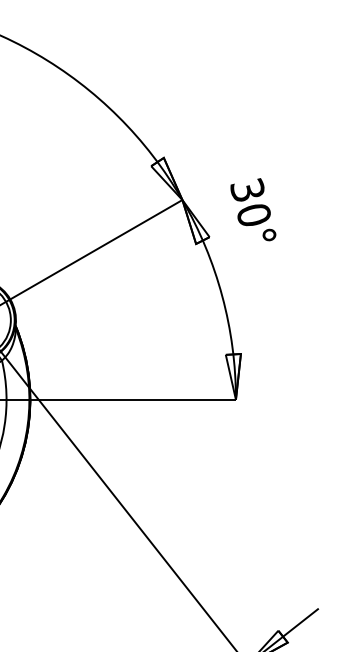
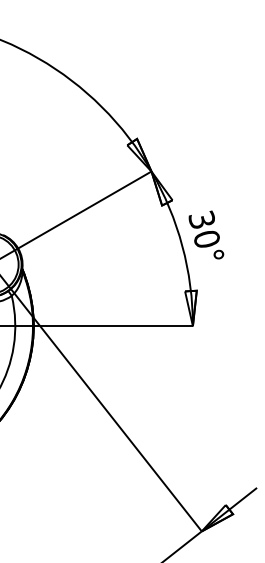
text: (253, 209) -> (206, 234), moved

